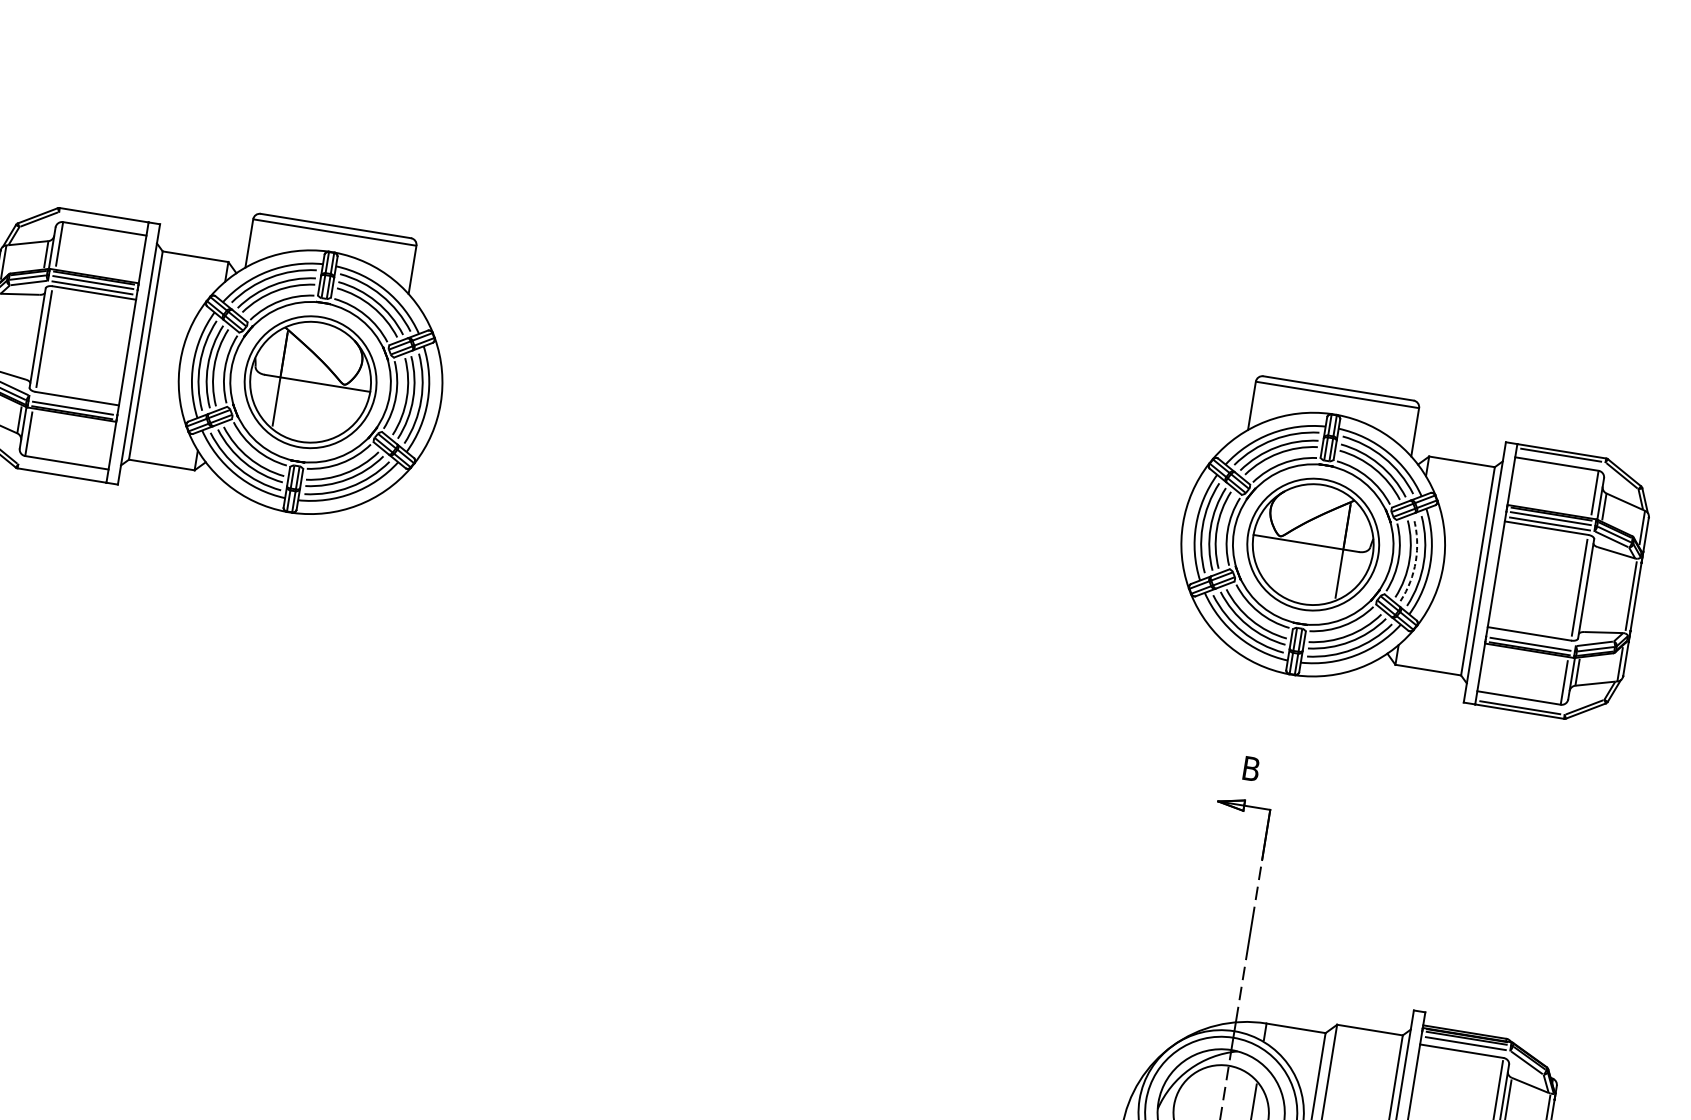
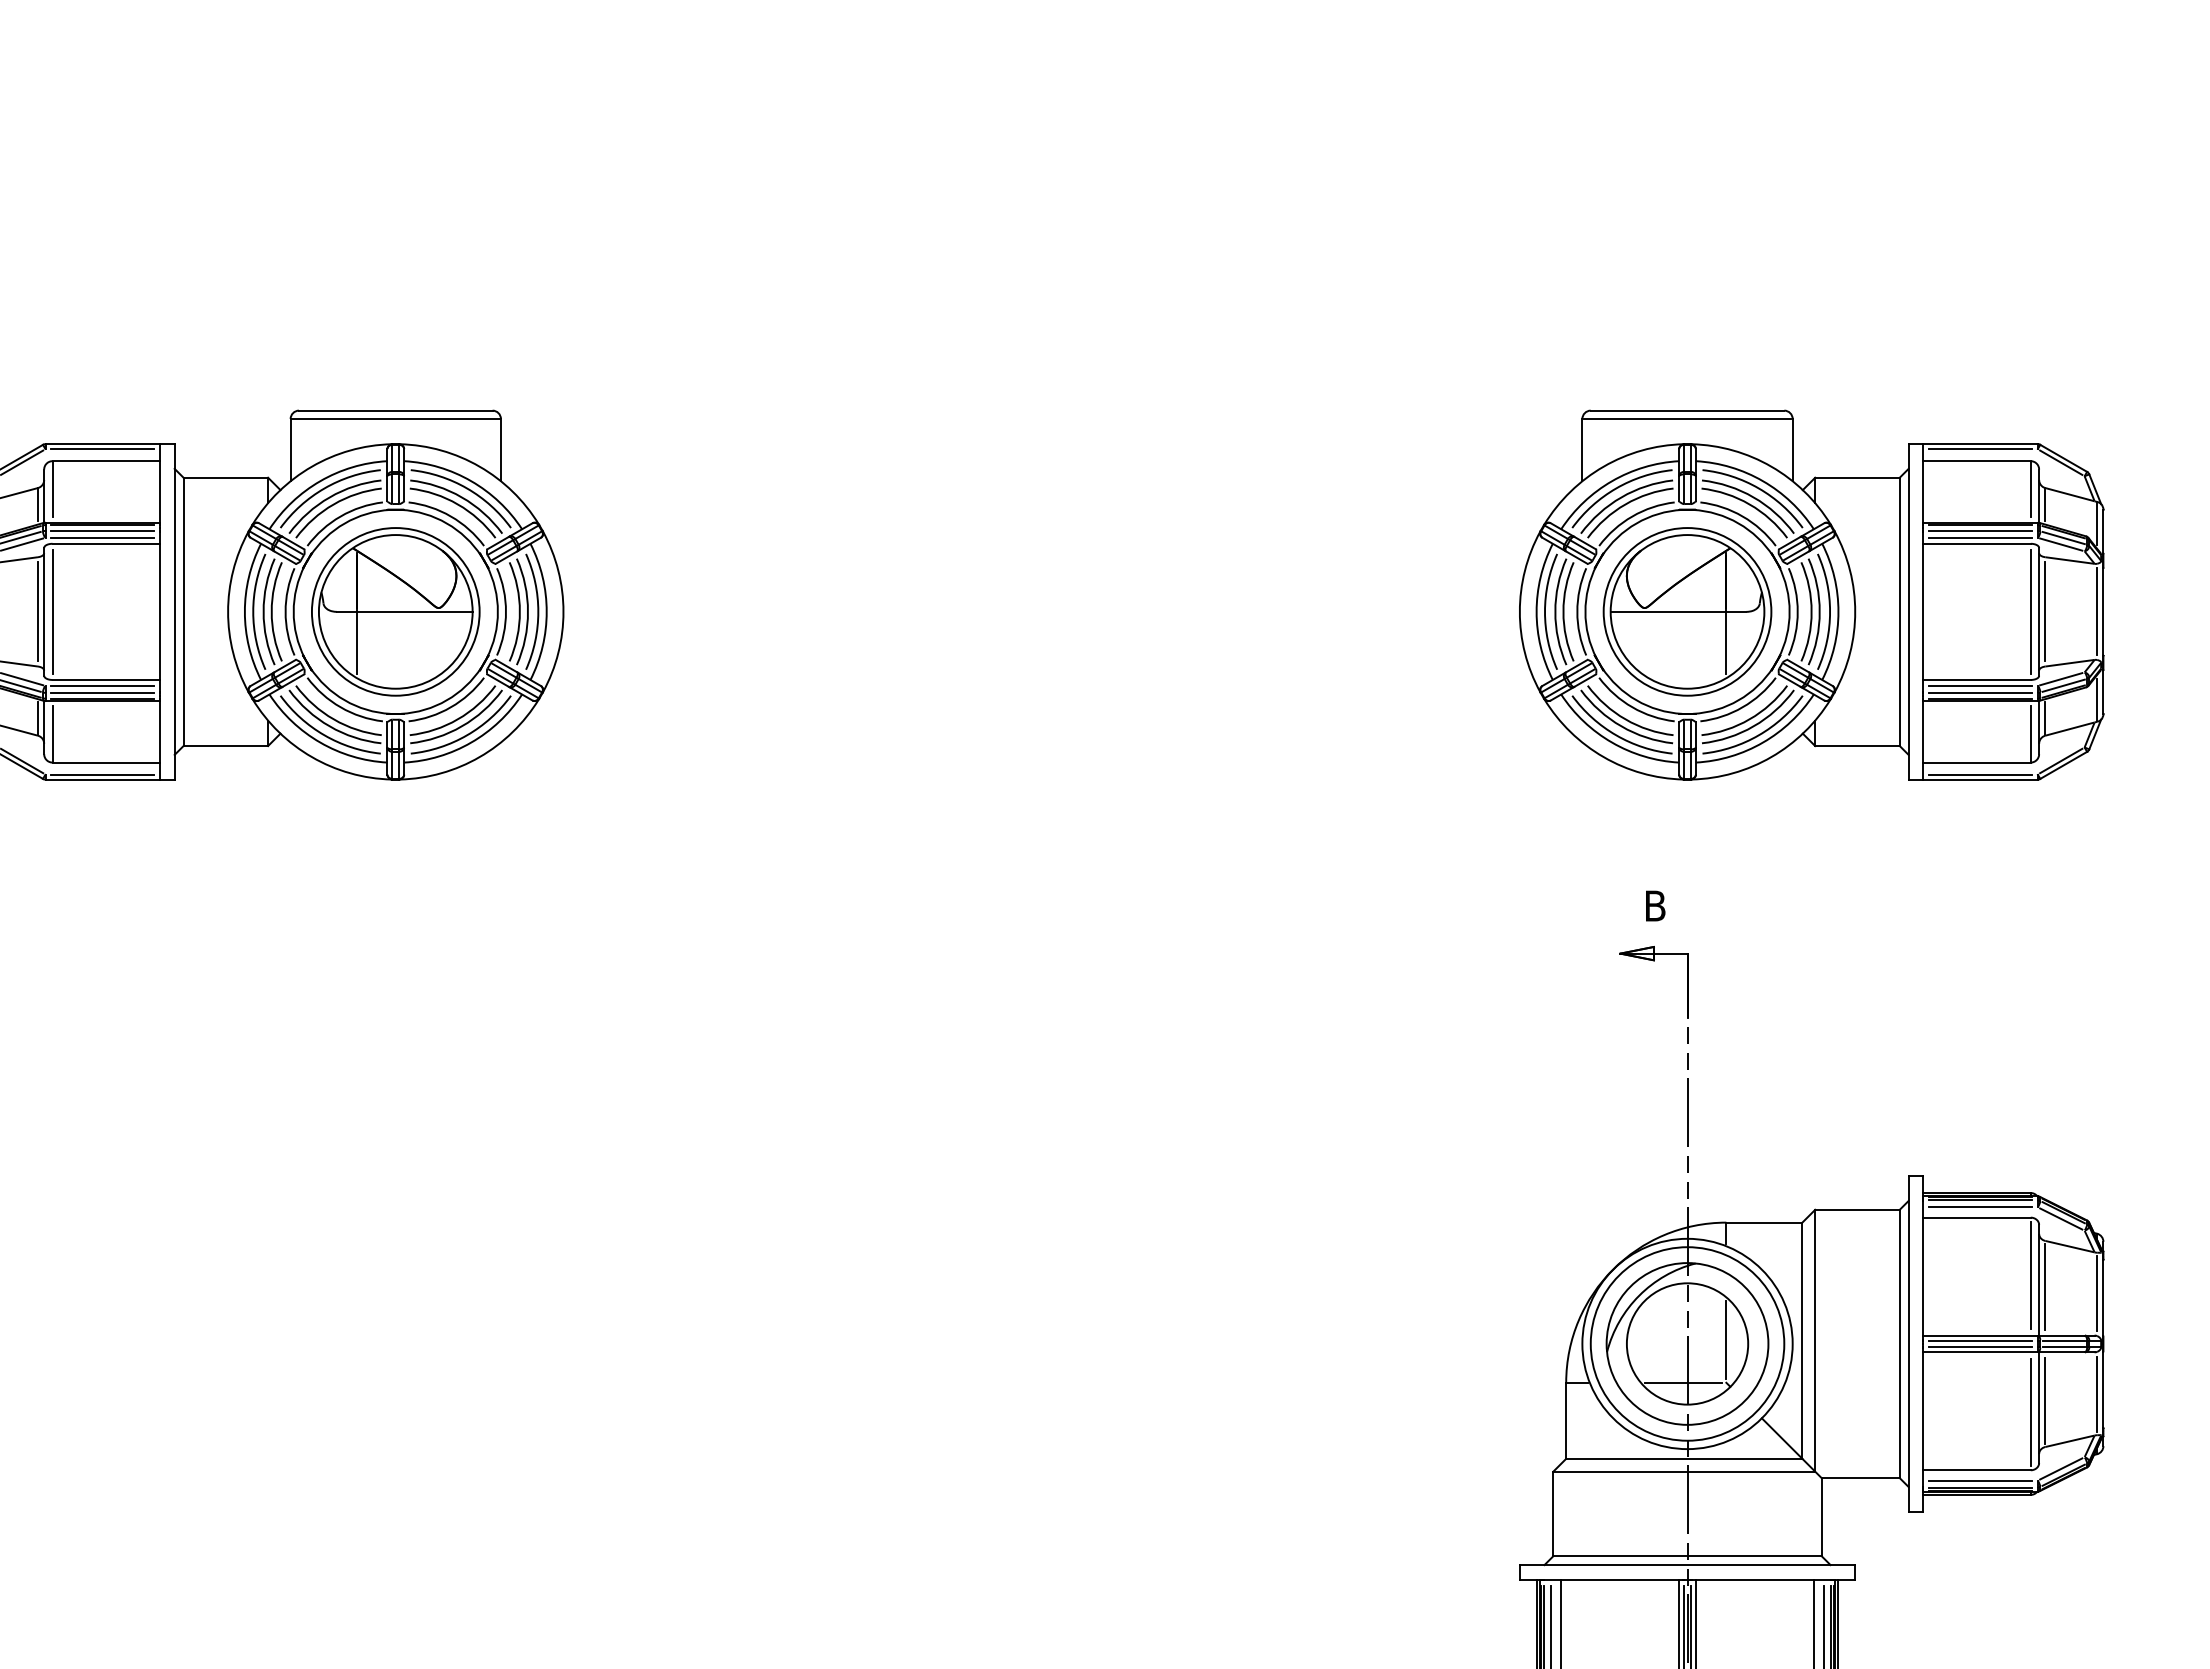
line: (103, 219) -> (102, 449), added
line: (32, 336) -> (37, 611), added
line: (73, 402) -> (102, 685), added
line: (62, 471) -> (102, 774), added
arc: (1415, 560) -> (1819, 611), dashed -> solid
line: (1591, 589) -> (2045, 611), added
line: (1531, 638) -> (1980, 685), added

